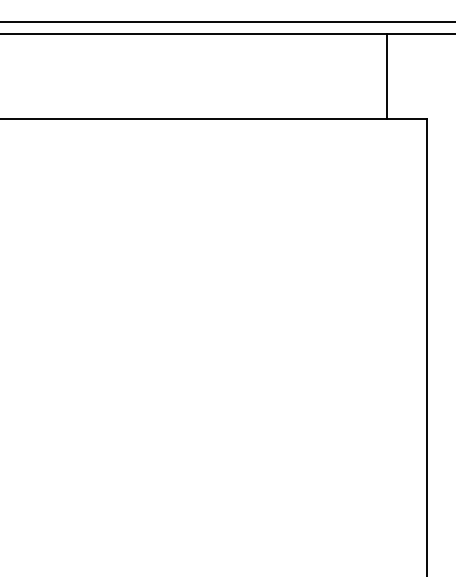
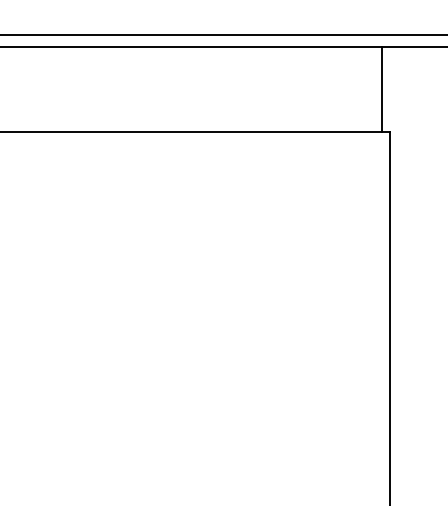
line: (386, 76) -> (381, 89), moved

